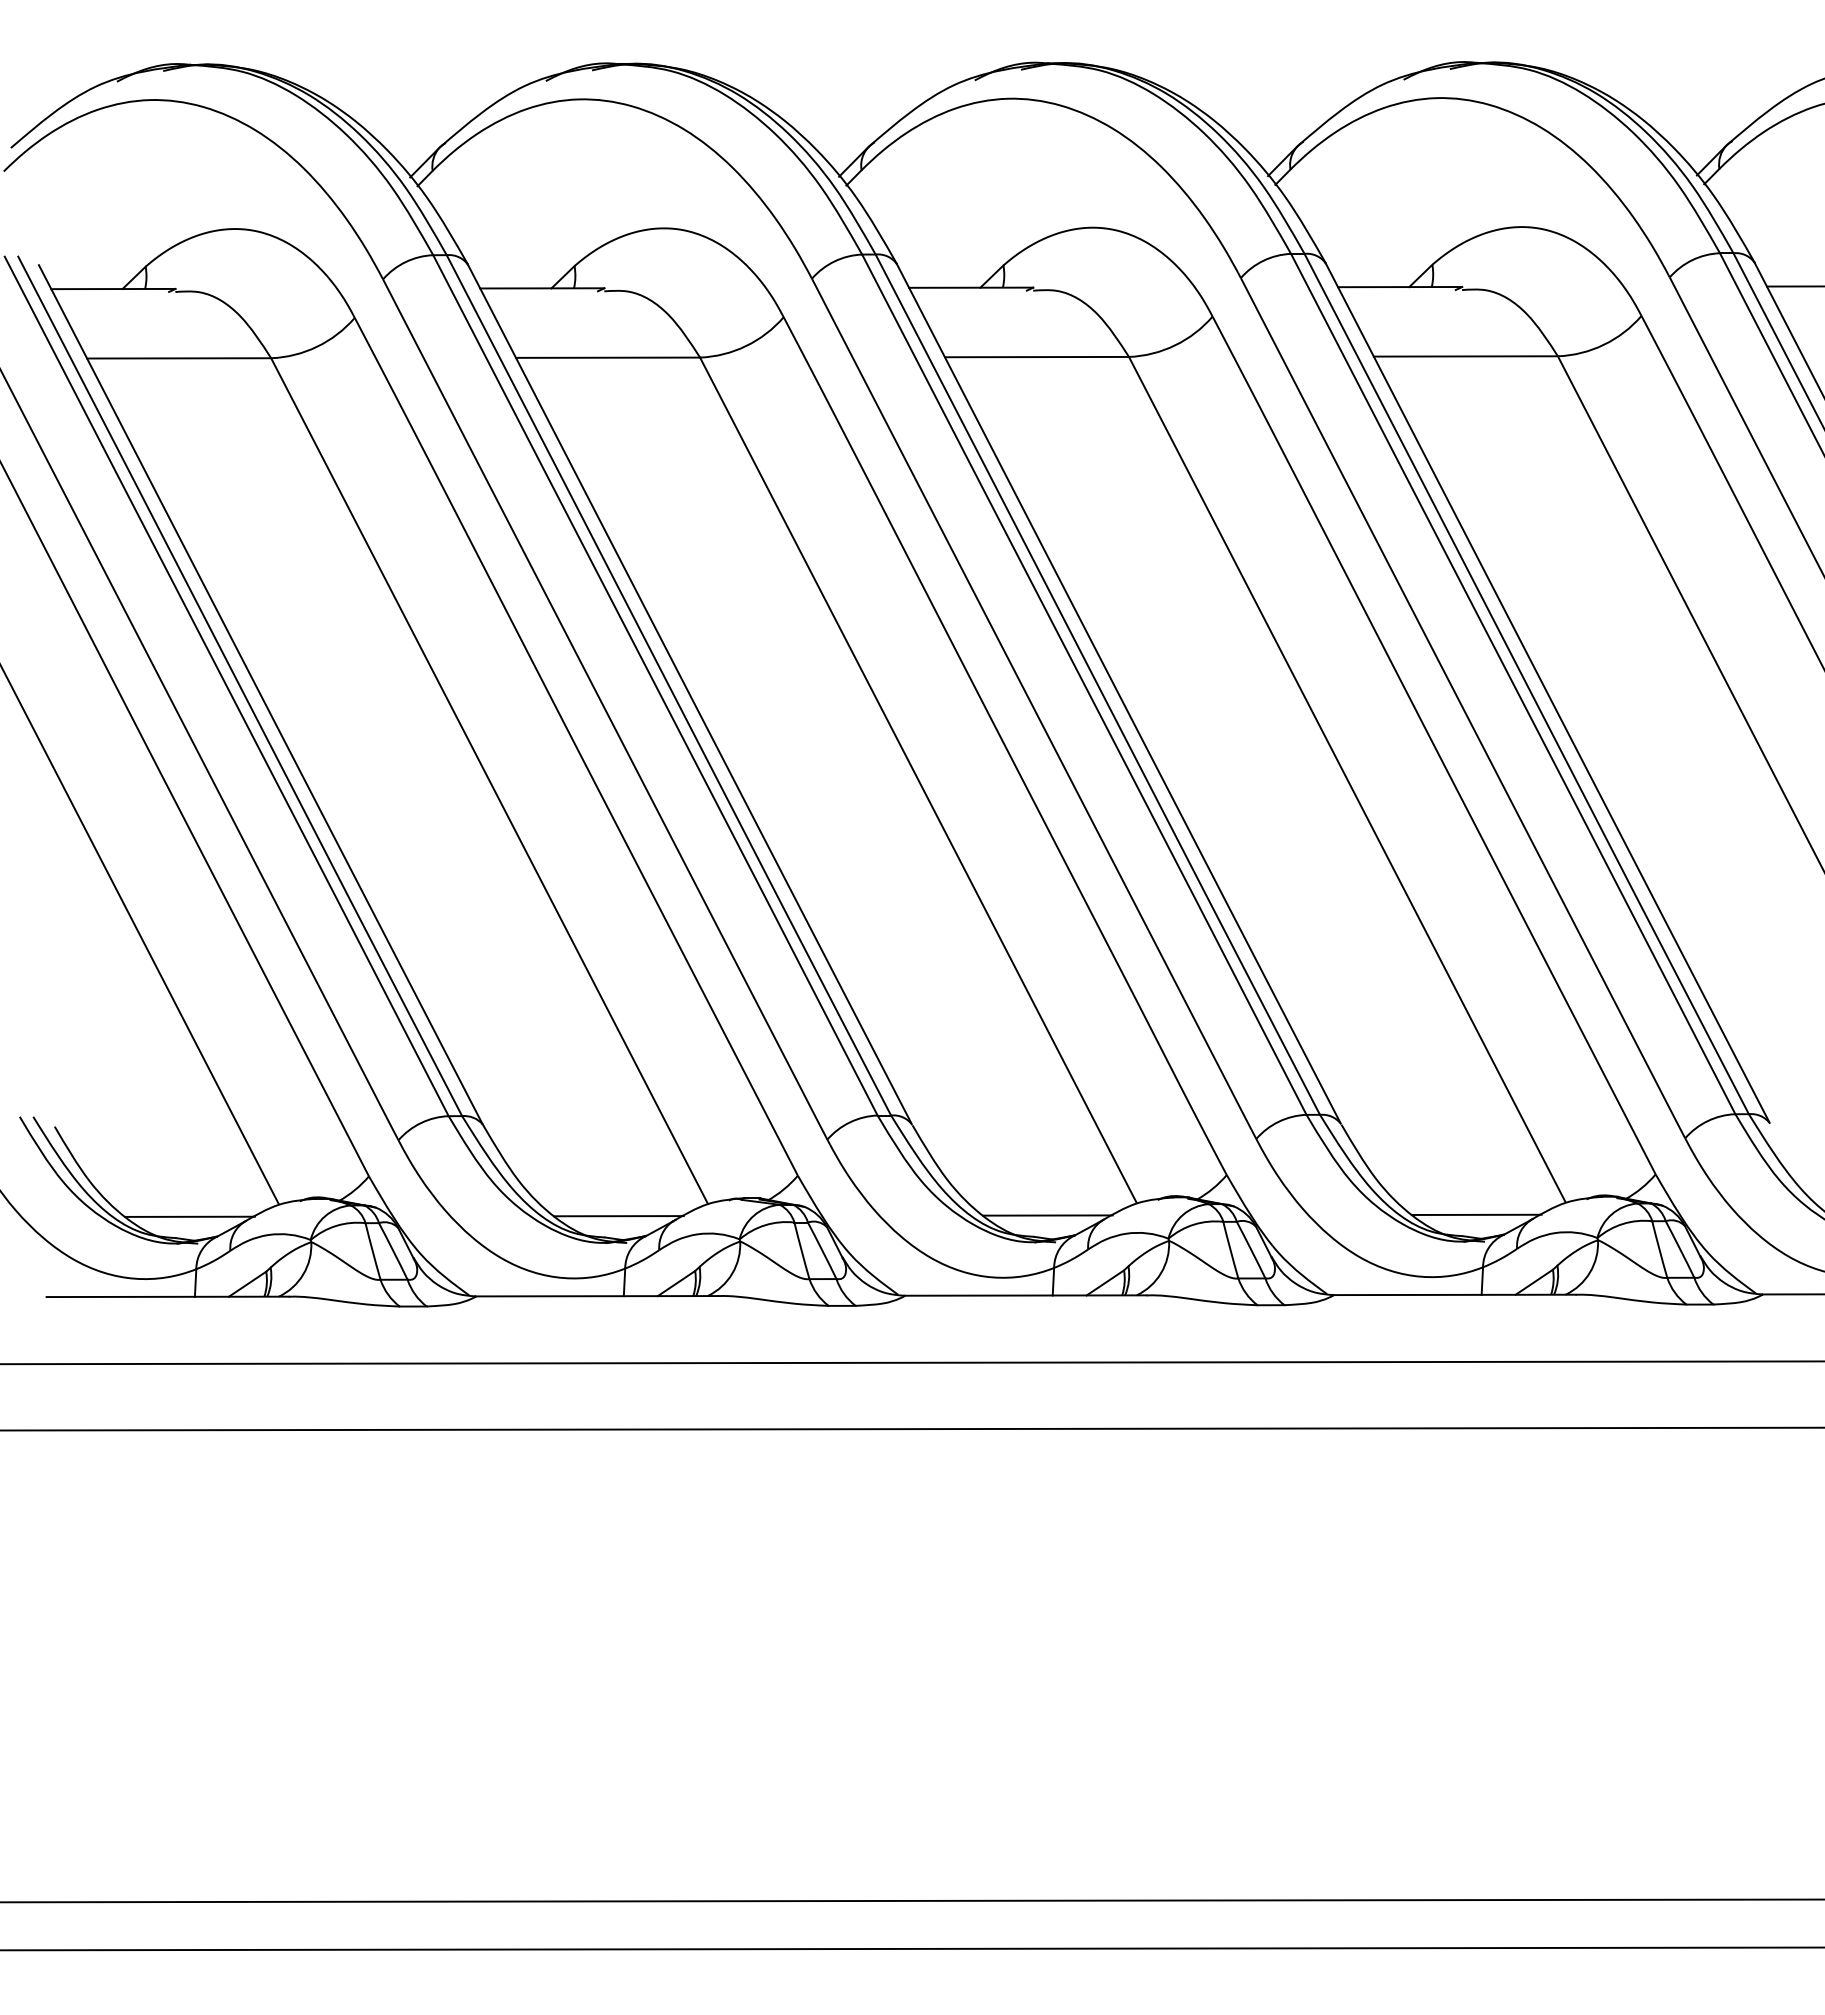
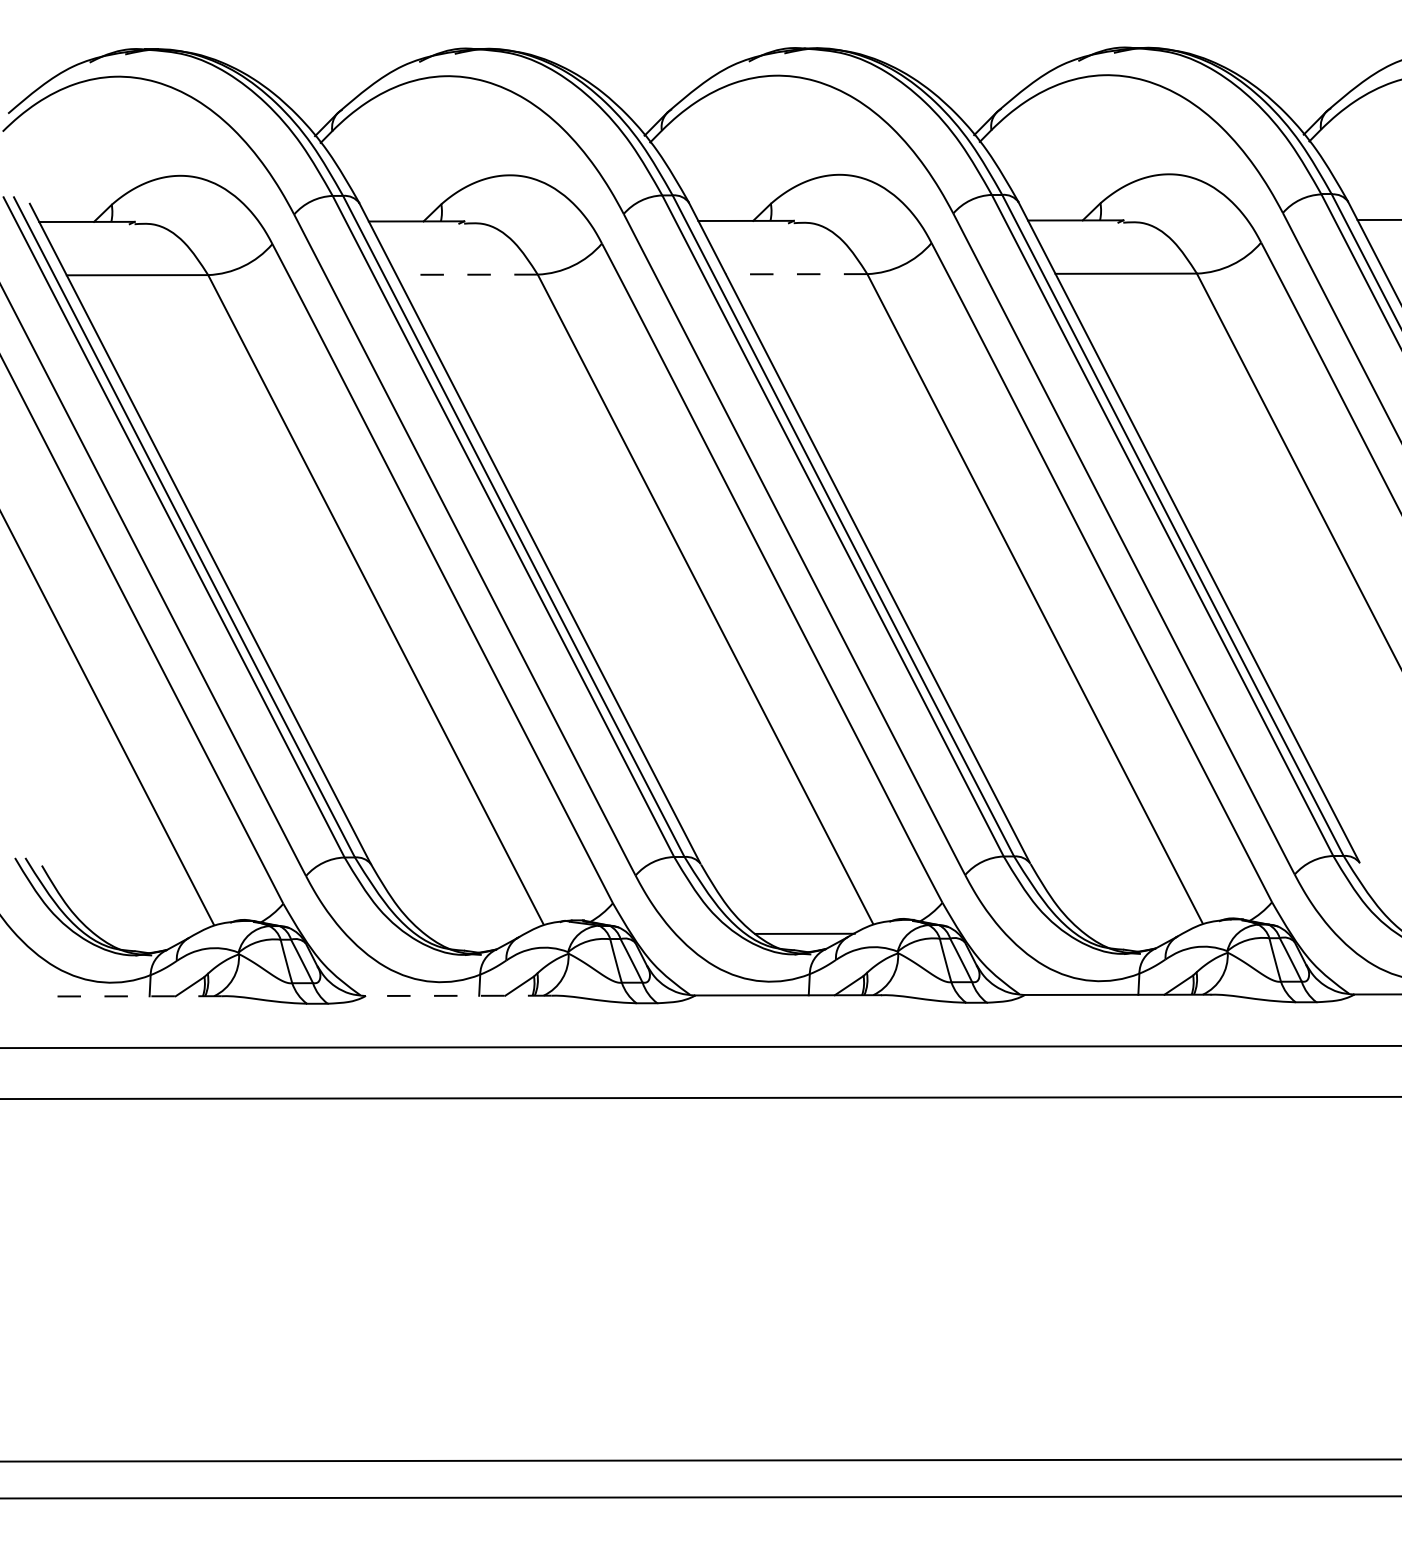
line: (607, 357) -> (466, 274), solid -> dashed
line: (1036, 357) -> (796, 274), solid -> dashed
line: (1476, 1214) -> (1134, 933), removed
line: (189, 1216) -> (145, 934), removed
line: (618, 1216) -> (475, 934), removed
line: (167, 1296) -> (128, 996), solid -> dashed
line: (596, 1296) -> (458, 996), solid -> dashed

